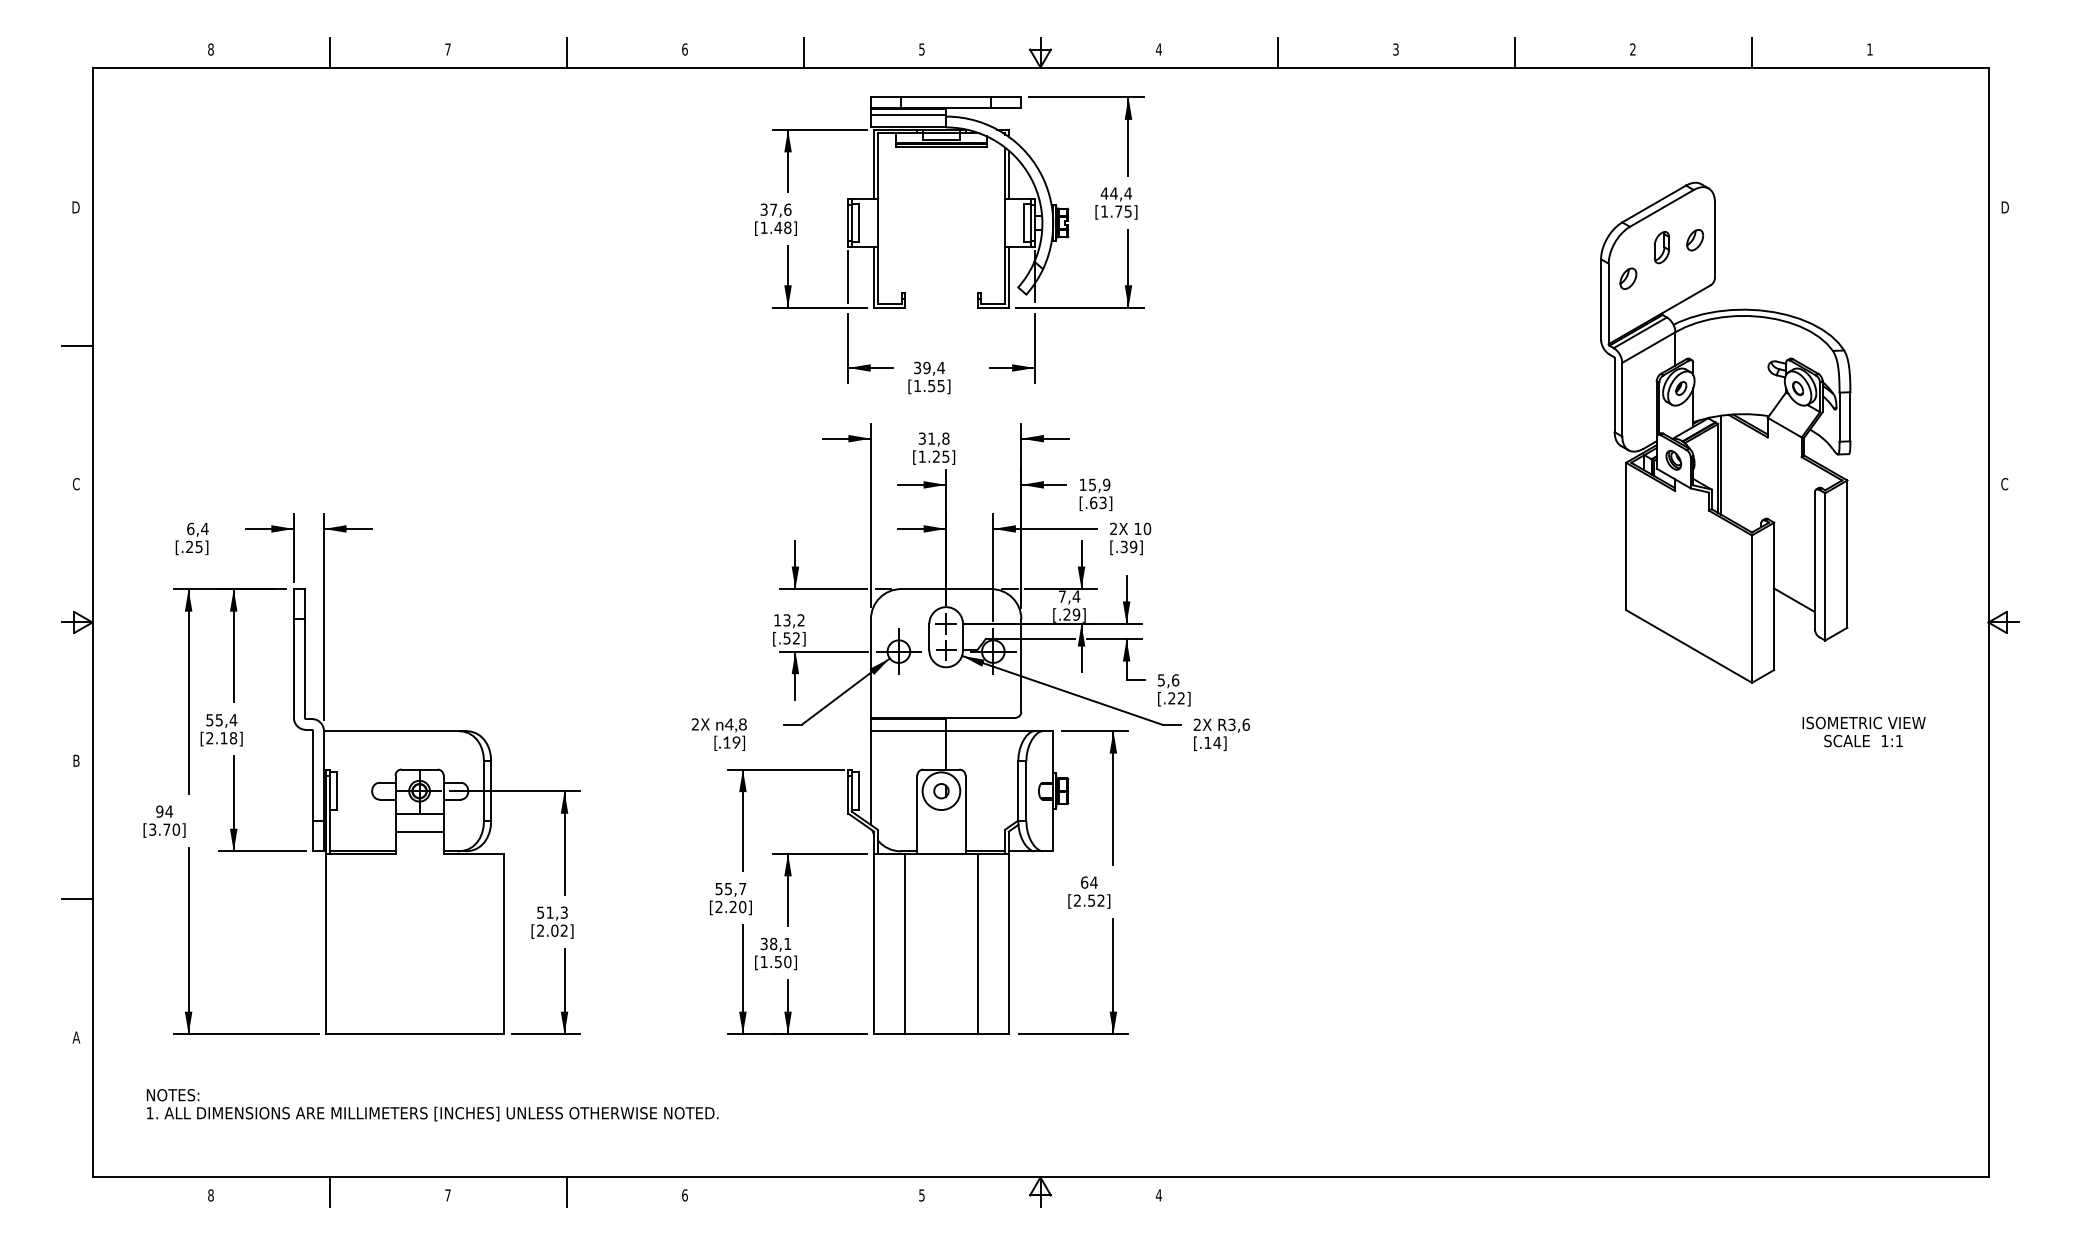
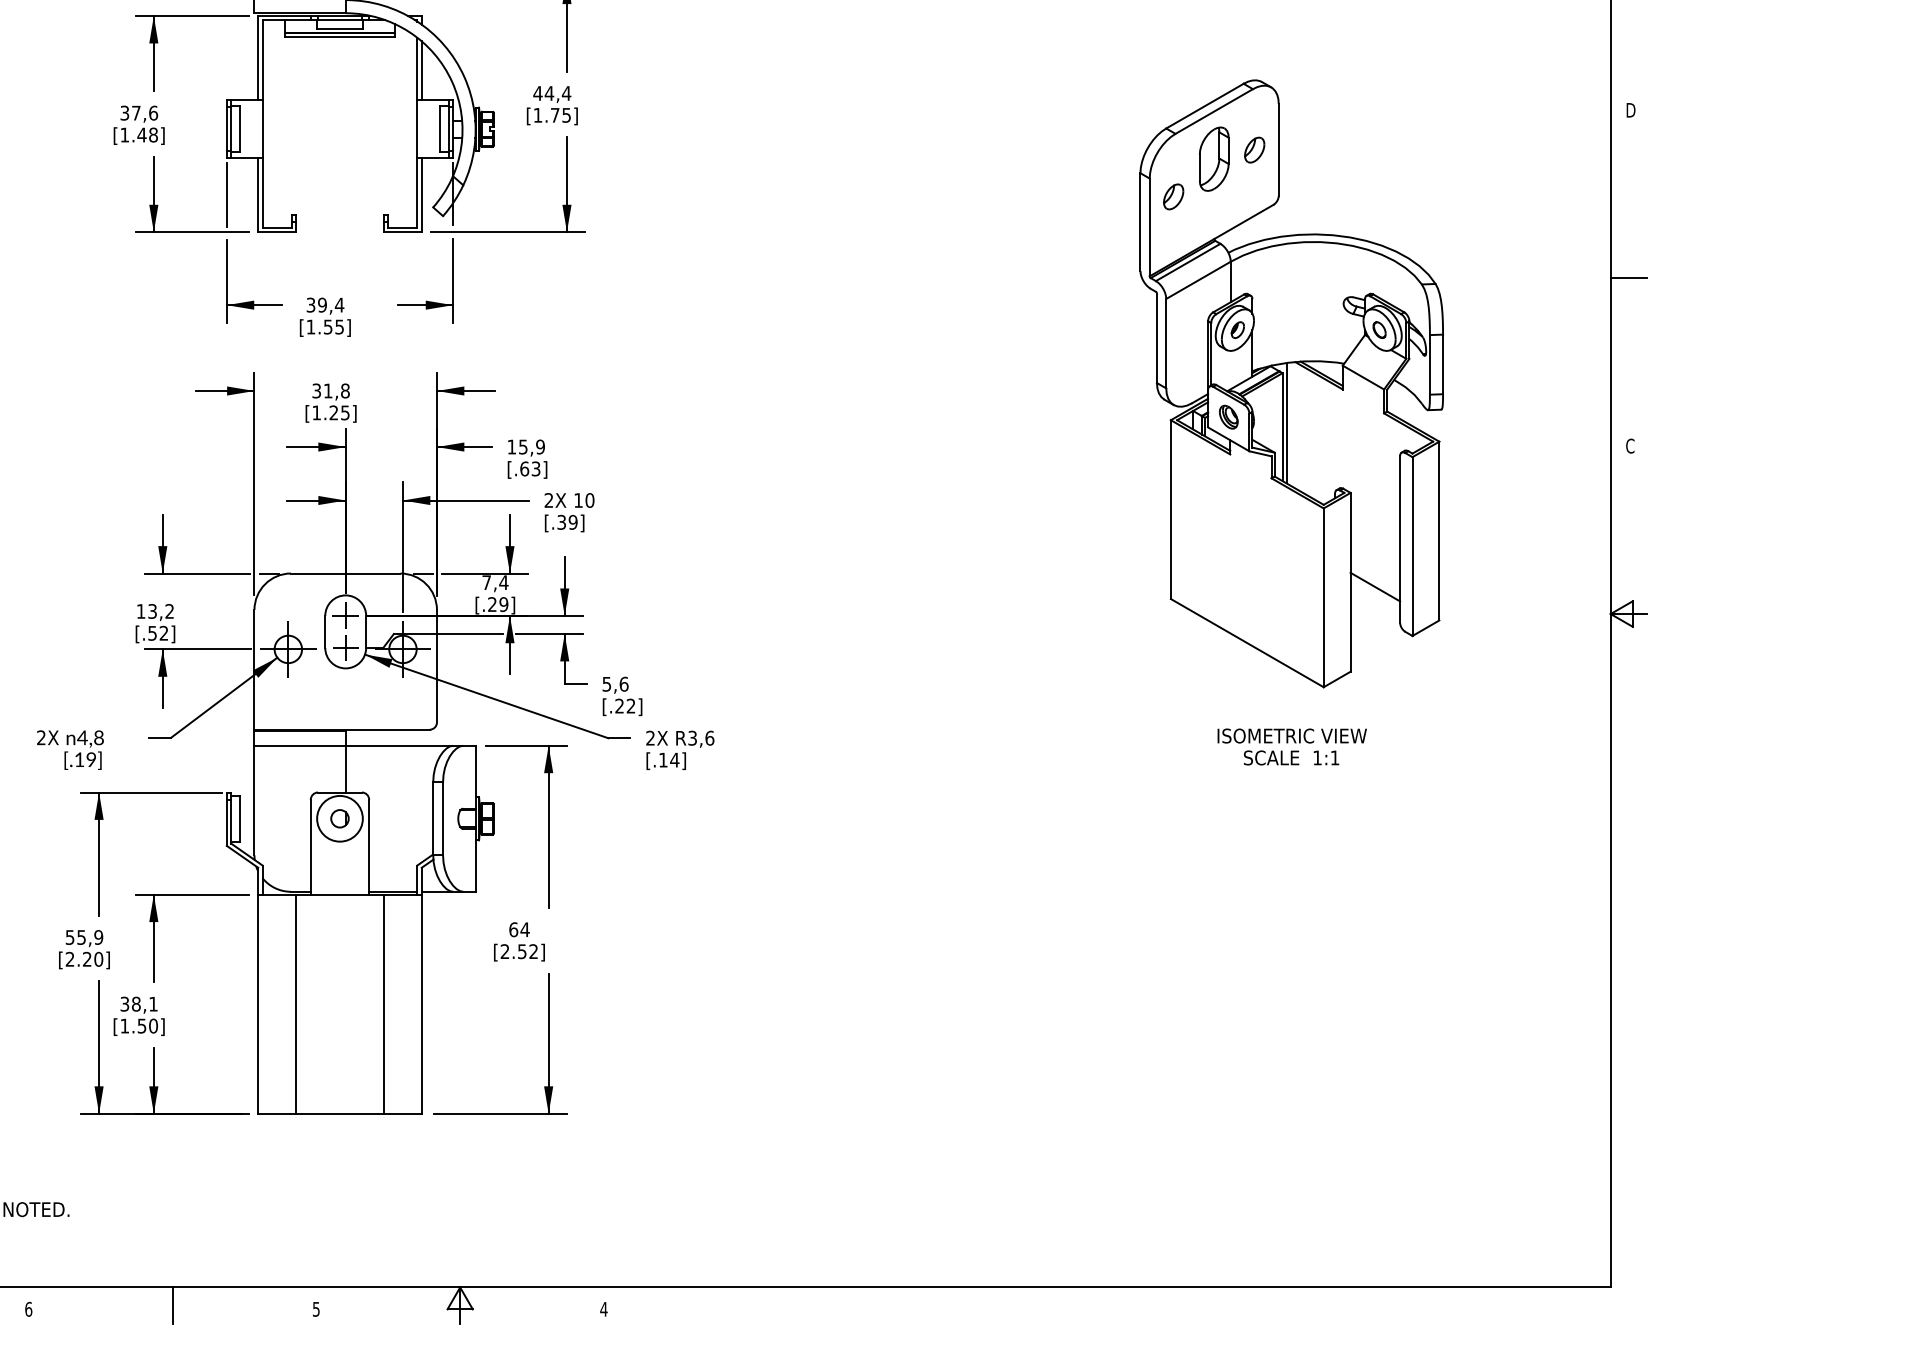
part: (1661, 247) -> (1213, 158), size x1.67
line: (2003, 345) -> (1628, 277), added
text: (1863, 731) -> (1291, 746), moved
text: (742, 888) -> (98, 936), 55,7 -> 55,9
line: (803, 1192) -> (172, 1305), added

